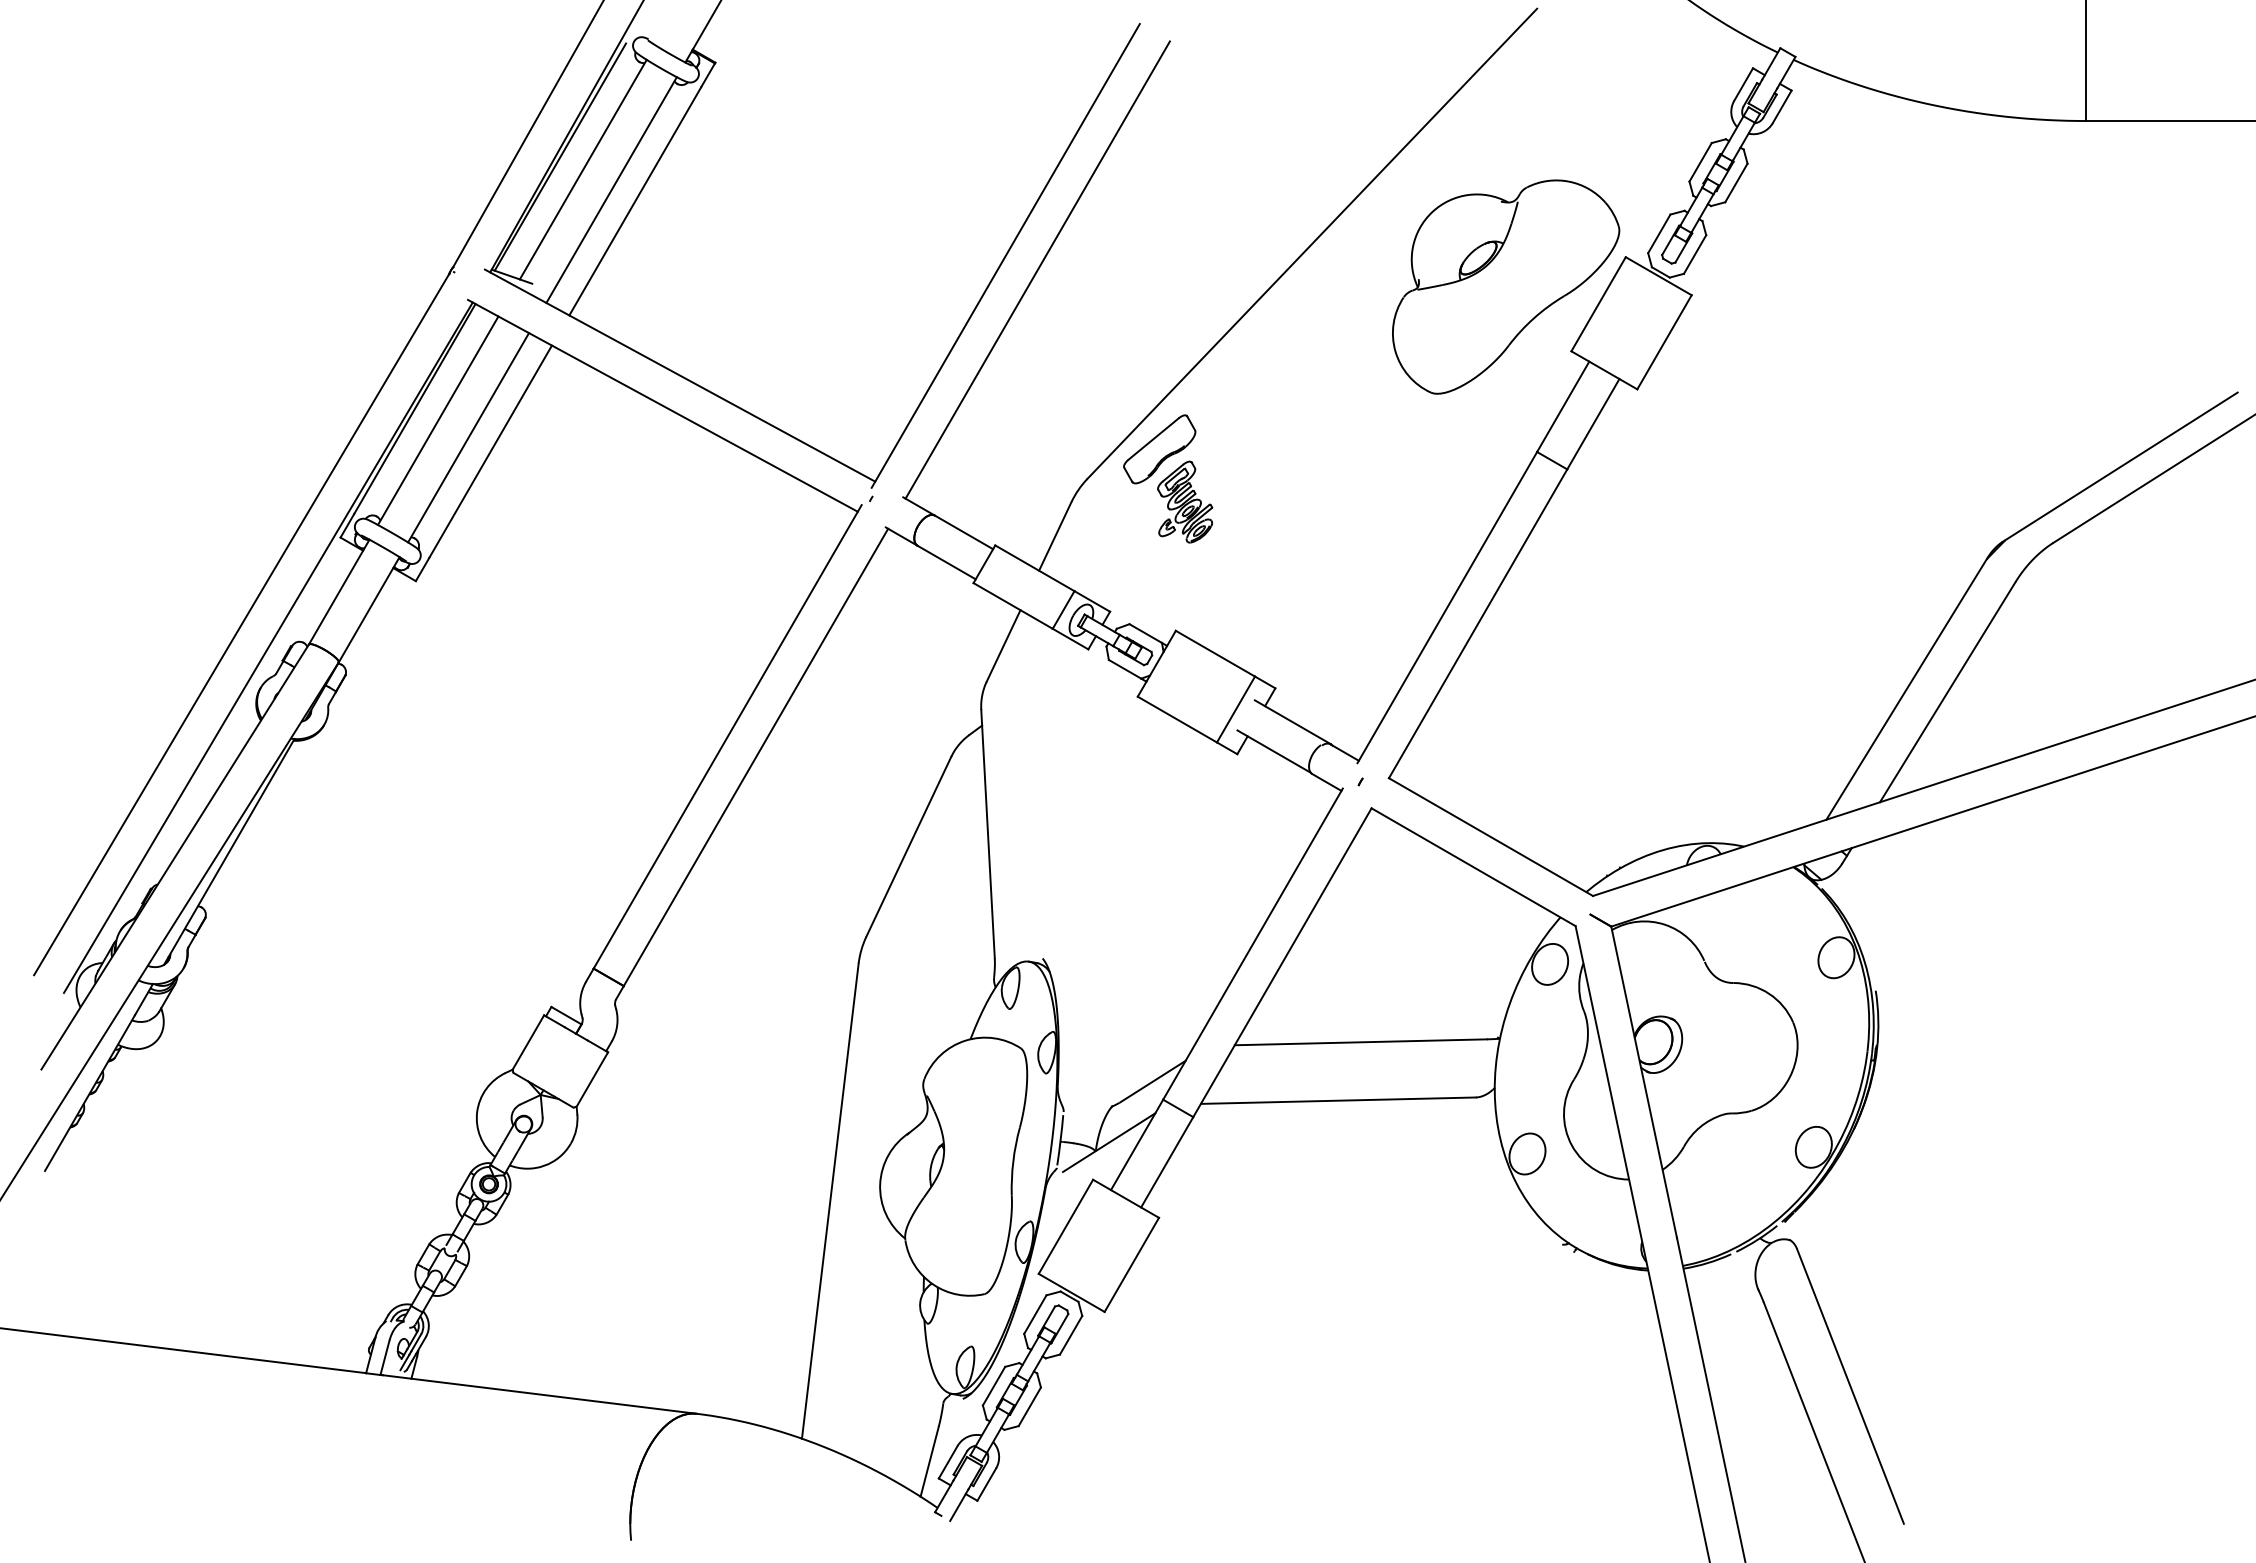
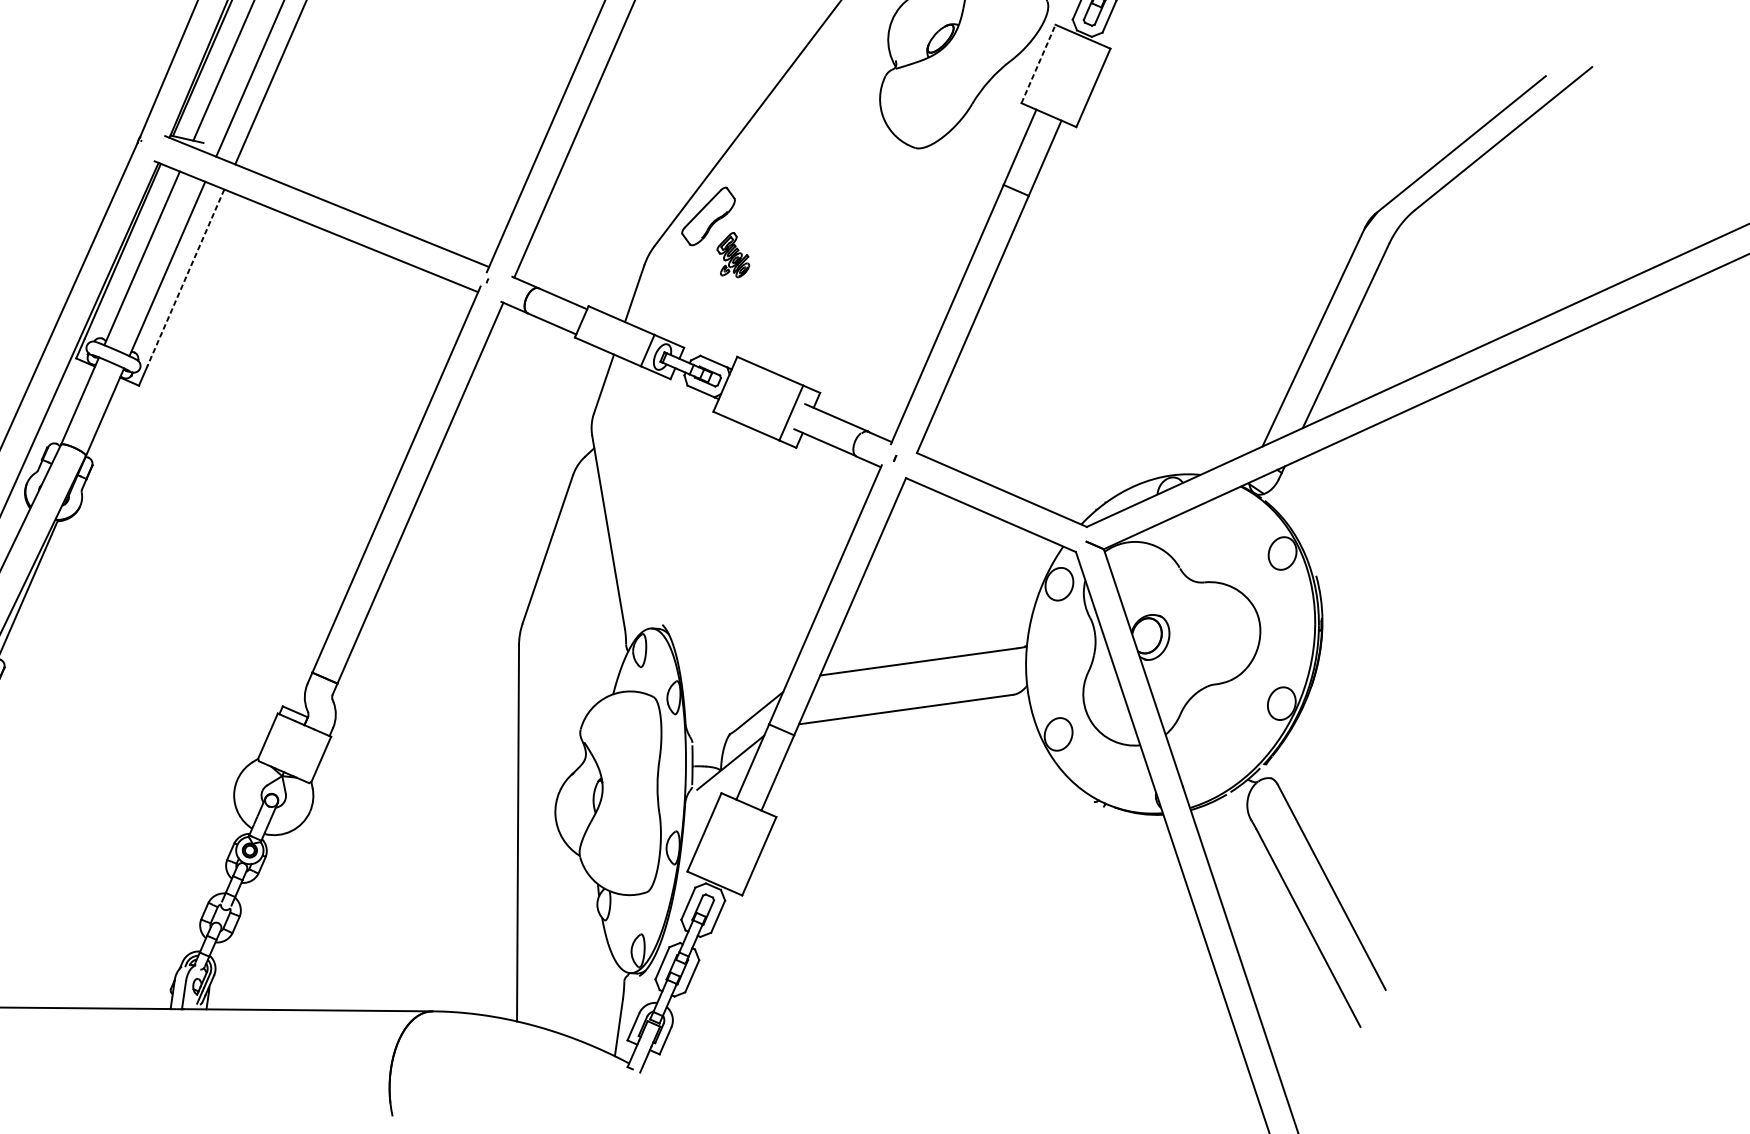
line: (1598, 303) -> (1038, 63), solid -> dashed
line: (490, 452) -> (185, 278), solid -> dashed
part: (1185, 501) -> (733, 254), size x0.7

